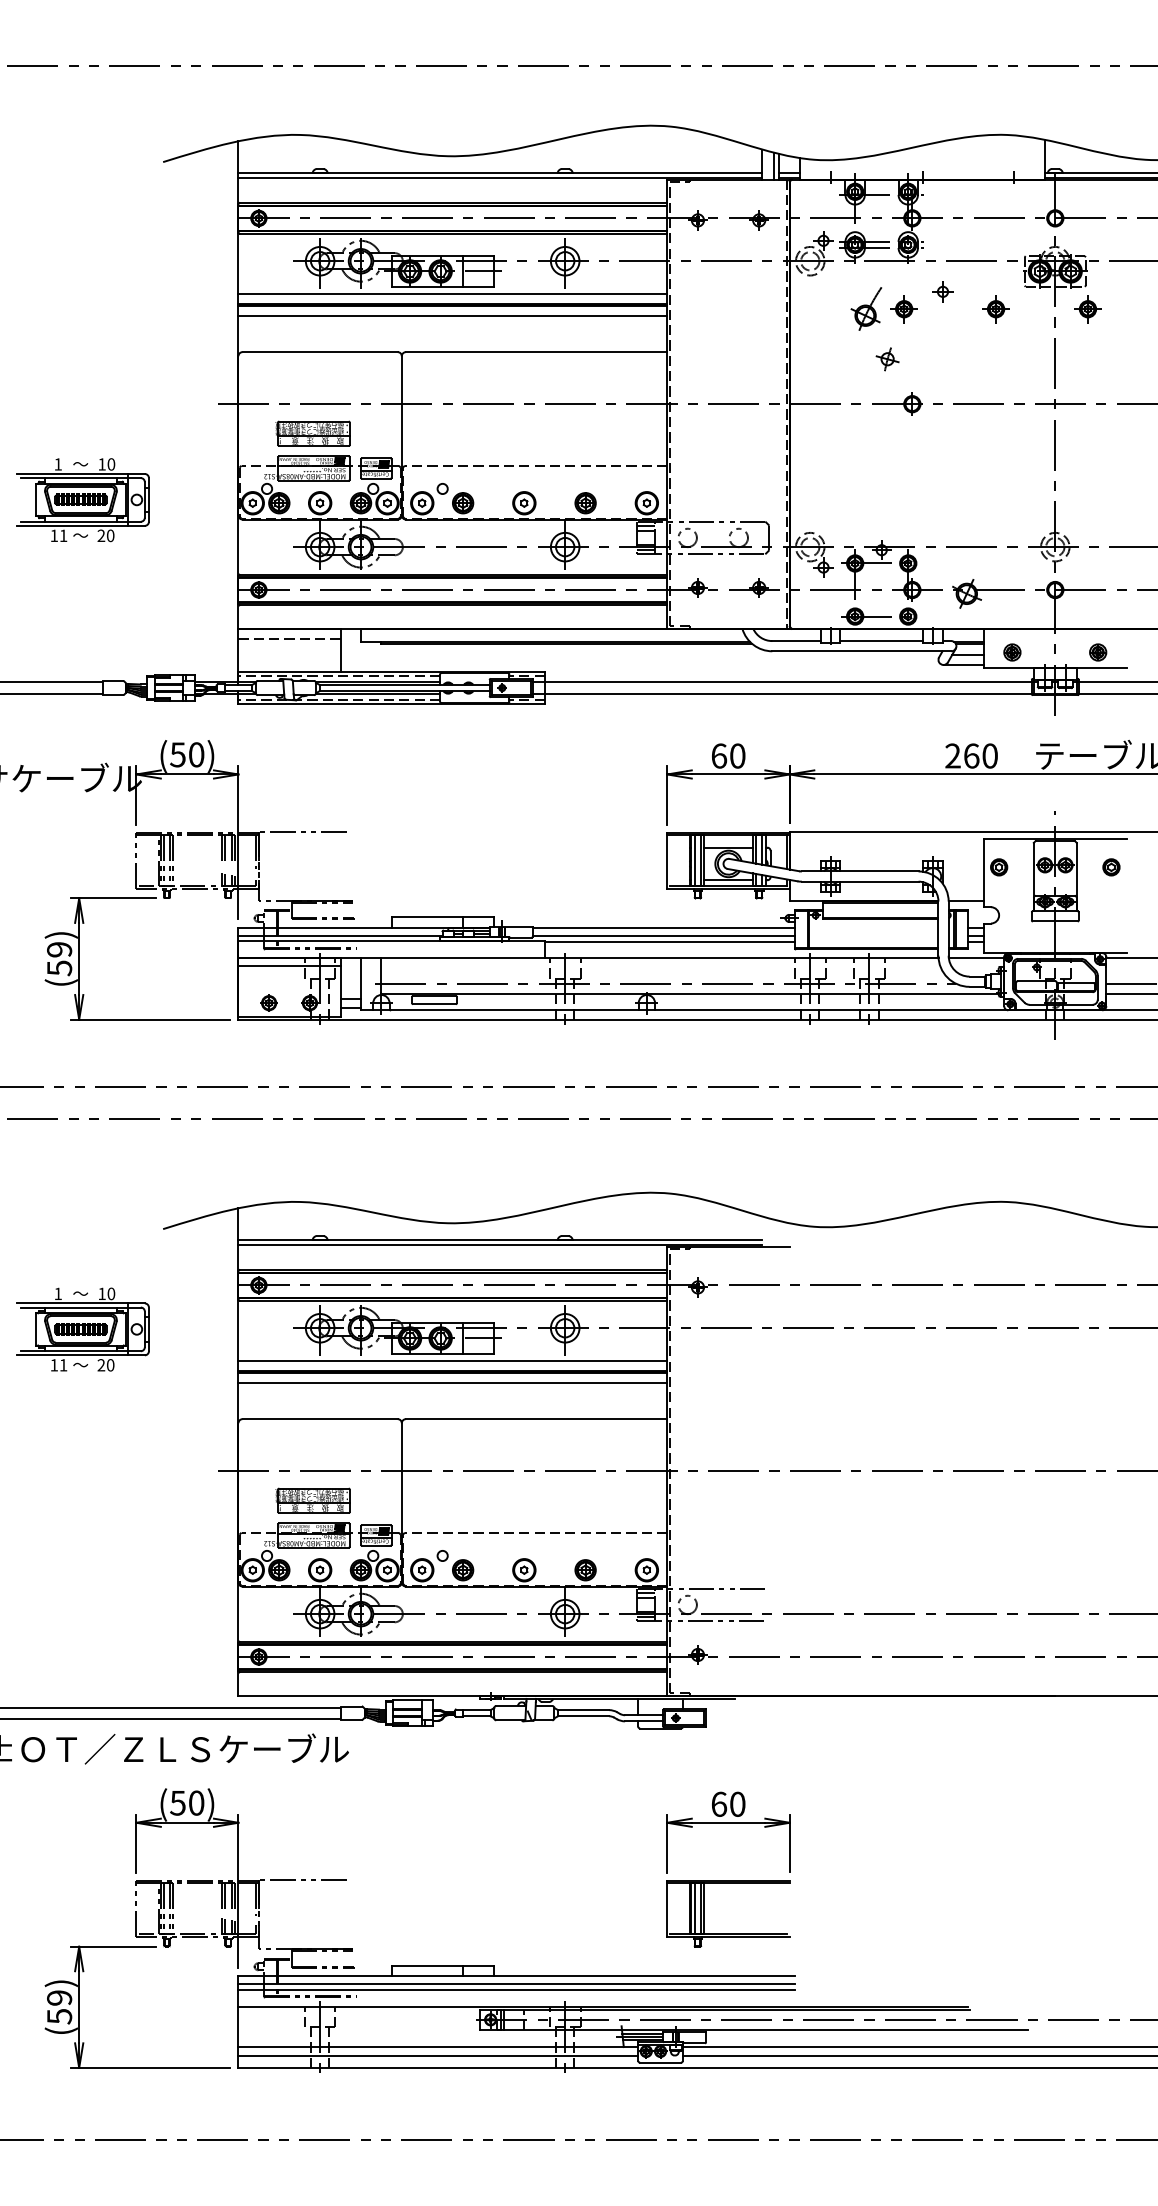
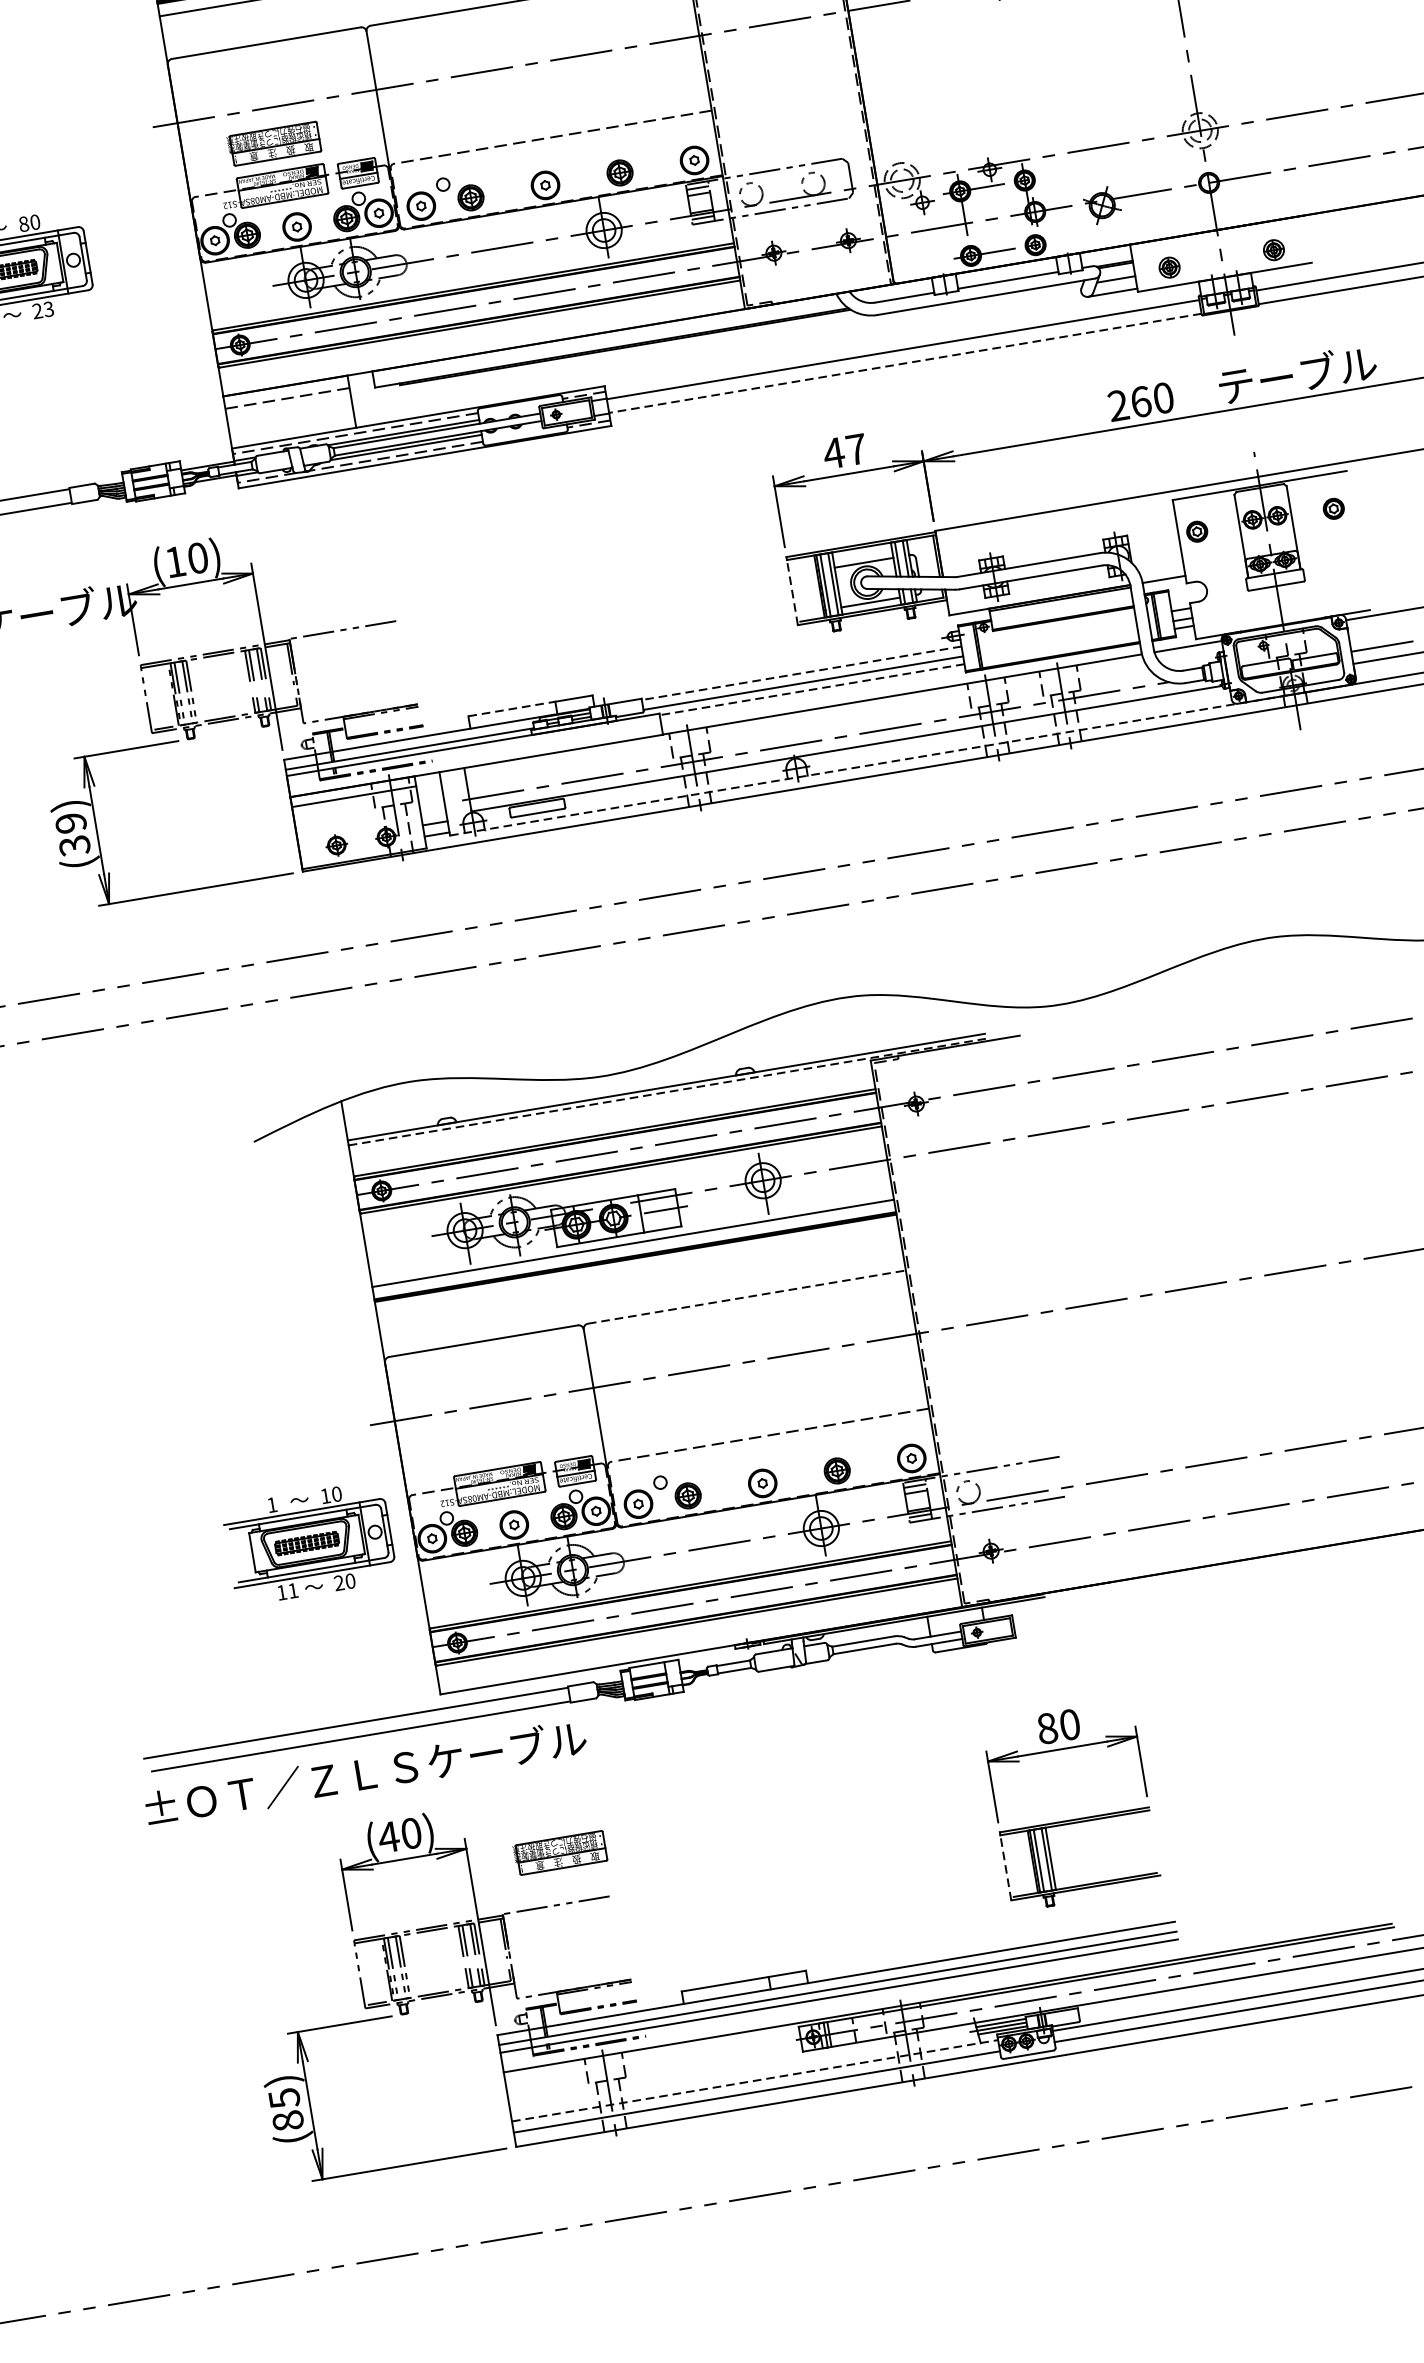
text: (101, 464) -> (23, 224), 10 -> 80
text: (110, 535) -> (48, 308), 20 -> 23
line: (788, 693) -> (905, 363), solid -> dashed
text: (177, 754) -> (174, 561), (50) -> (10)
text: (727, 755) -> (843, 450), 60 -> 47
line: (667, 861) -> (792, 592), solid -> dashed
line: (427, 917) -> (512, 709), solid -> dashed
line: (663, 927) -> (801, 673), solid -> dashed
line: (669, 942) -> (811, 690), solid -> dashed
text: (59, 967) -> (74, 844), (59) -> (39)
line: (704, 1010) -> (867, 765), solid -> dashed
line: (500, 1244) -> (667, 1092), solid -> dashed
part: (82, 1329) -> (308, 1543), moved
line: (452, 1383) -> (637, 1270), removed
line: (536, 1419) -> (746, 1297), solid -> dashed
part: (312, 1500) -> (559, 1852), moved
text: (177, 1803) -> (388, 1837), (50) -> (40)
text: (719, 1803) -> (1047, 1727), 60 -> 80
line: (667, 1910) -> (1006, 1868), solid -> dashed
text: (59, 2007) -> (286, 2109), (59) -> (85)
line: (438, 2046) -> (755, 2080), solid -> dashed

